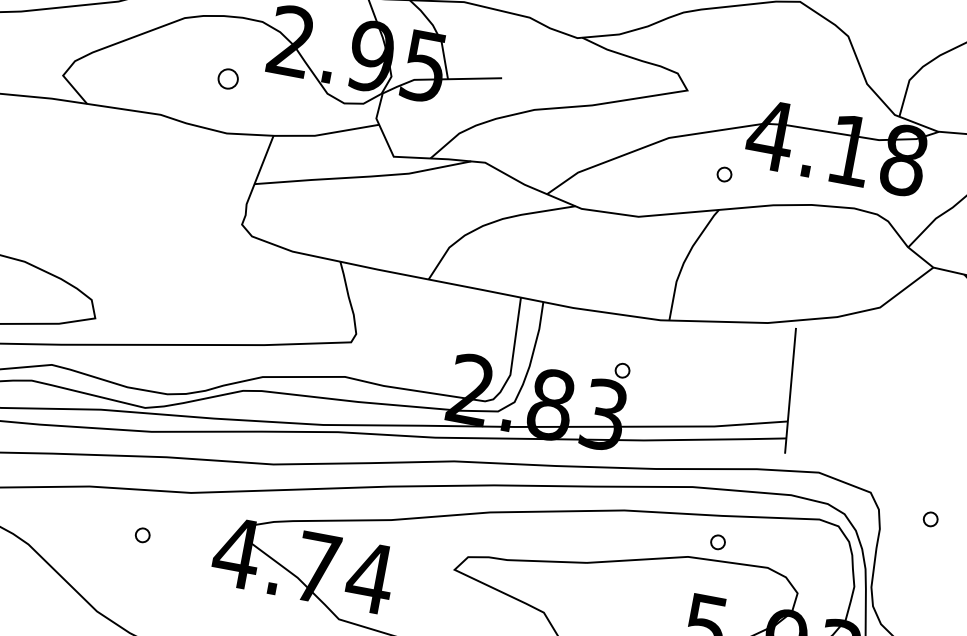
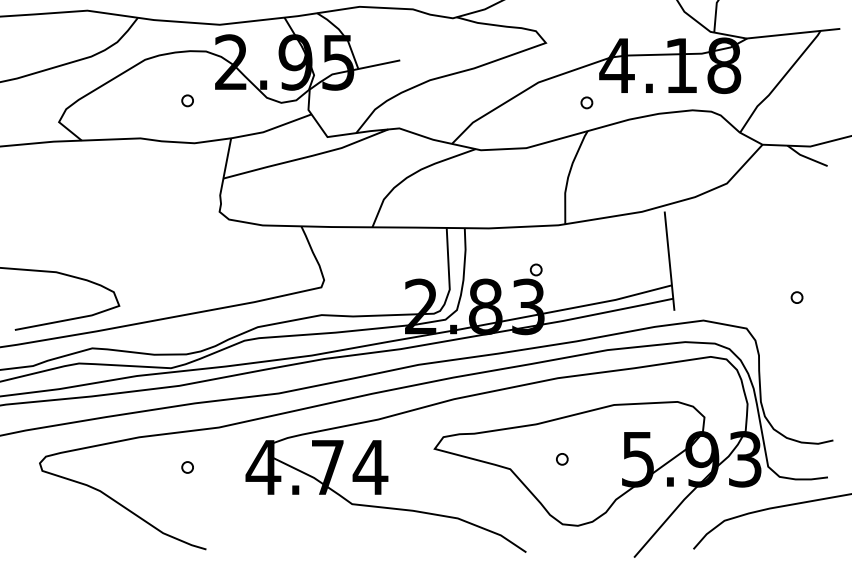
part: (228, 78) -> (187, 100), size x0.71
part: (930, 519) -> (796, 297), moved
part: (718, 542) -> (562, 459), moved

